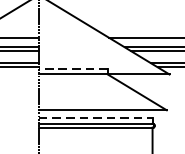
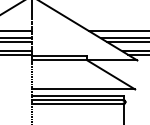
line: (73, 68) -> (59, 55), dashed -> solid
line: (96, 117) -> (78, 95), dashed -> solid

